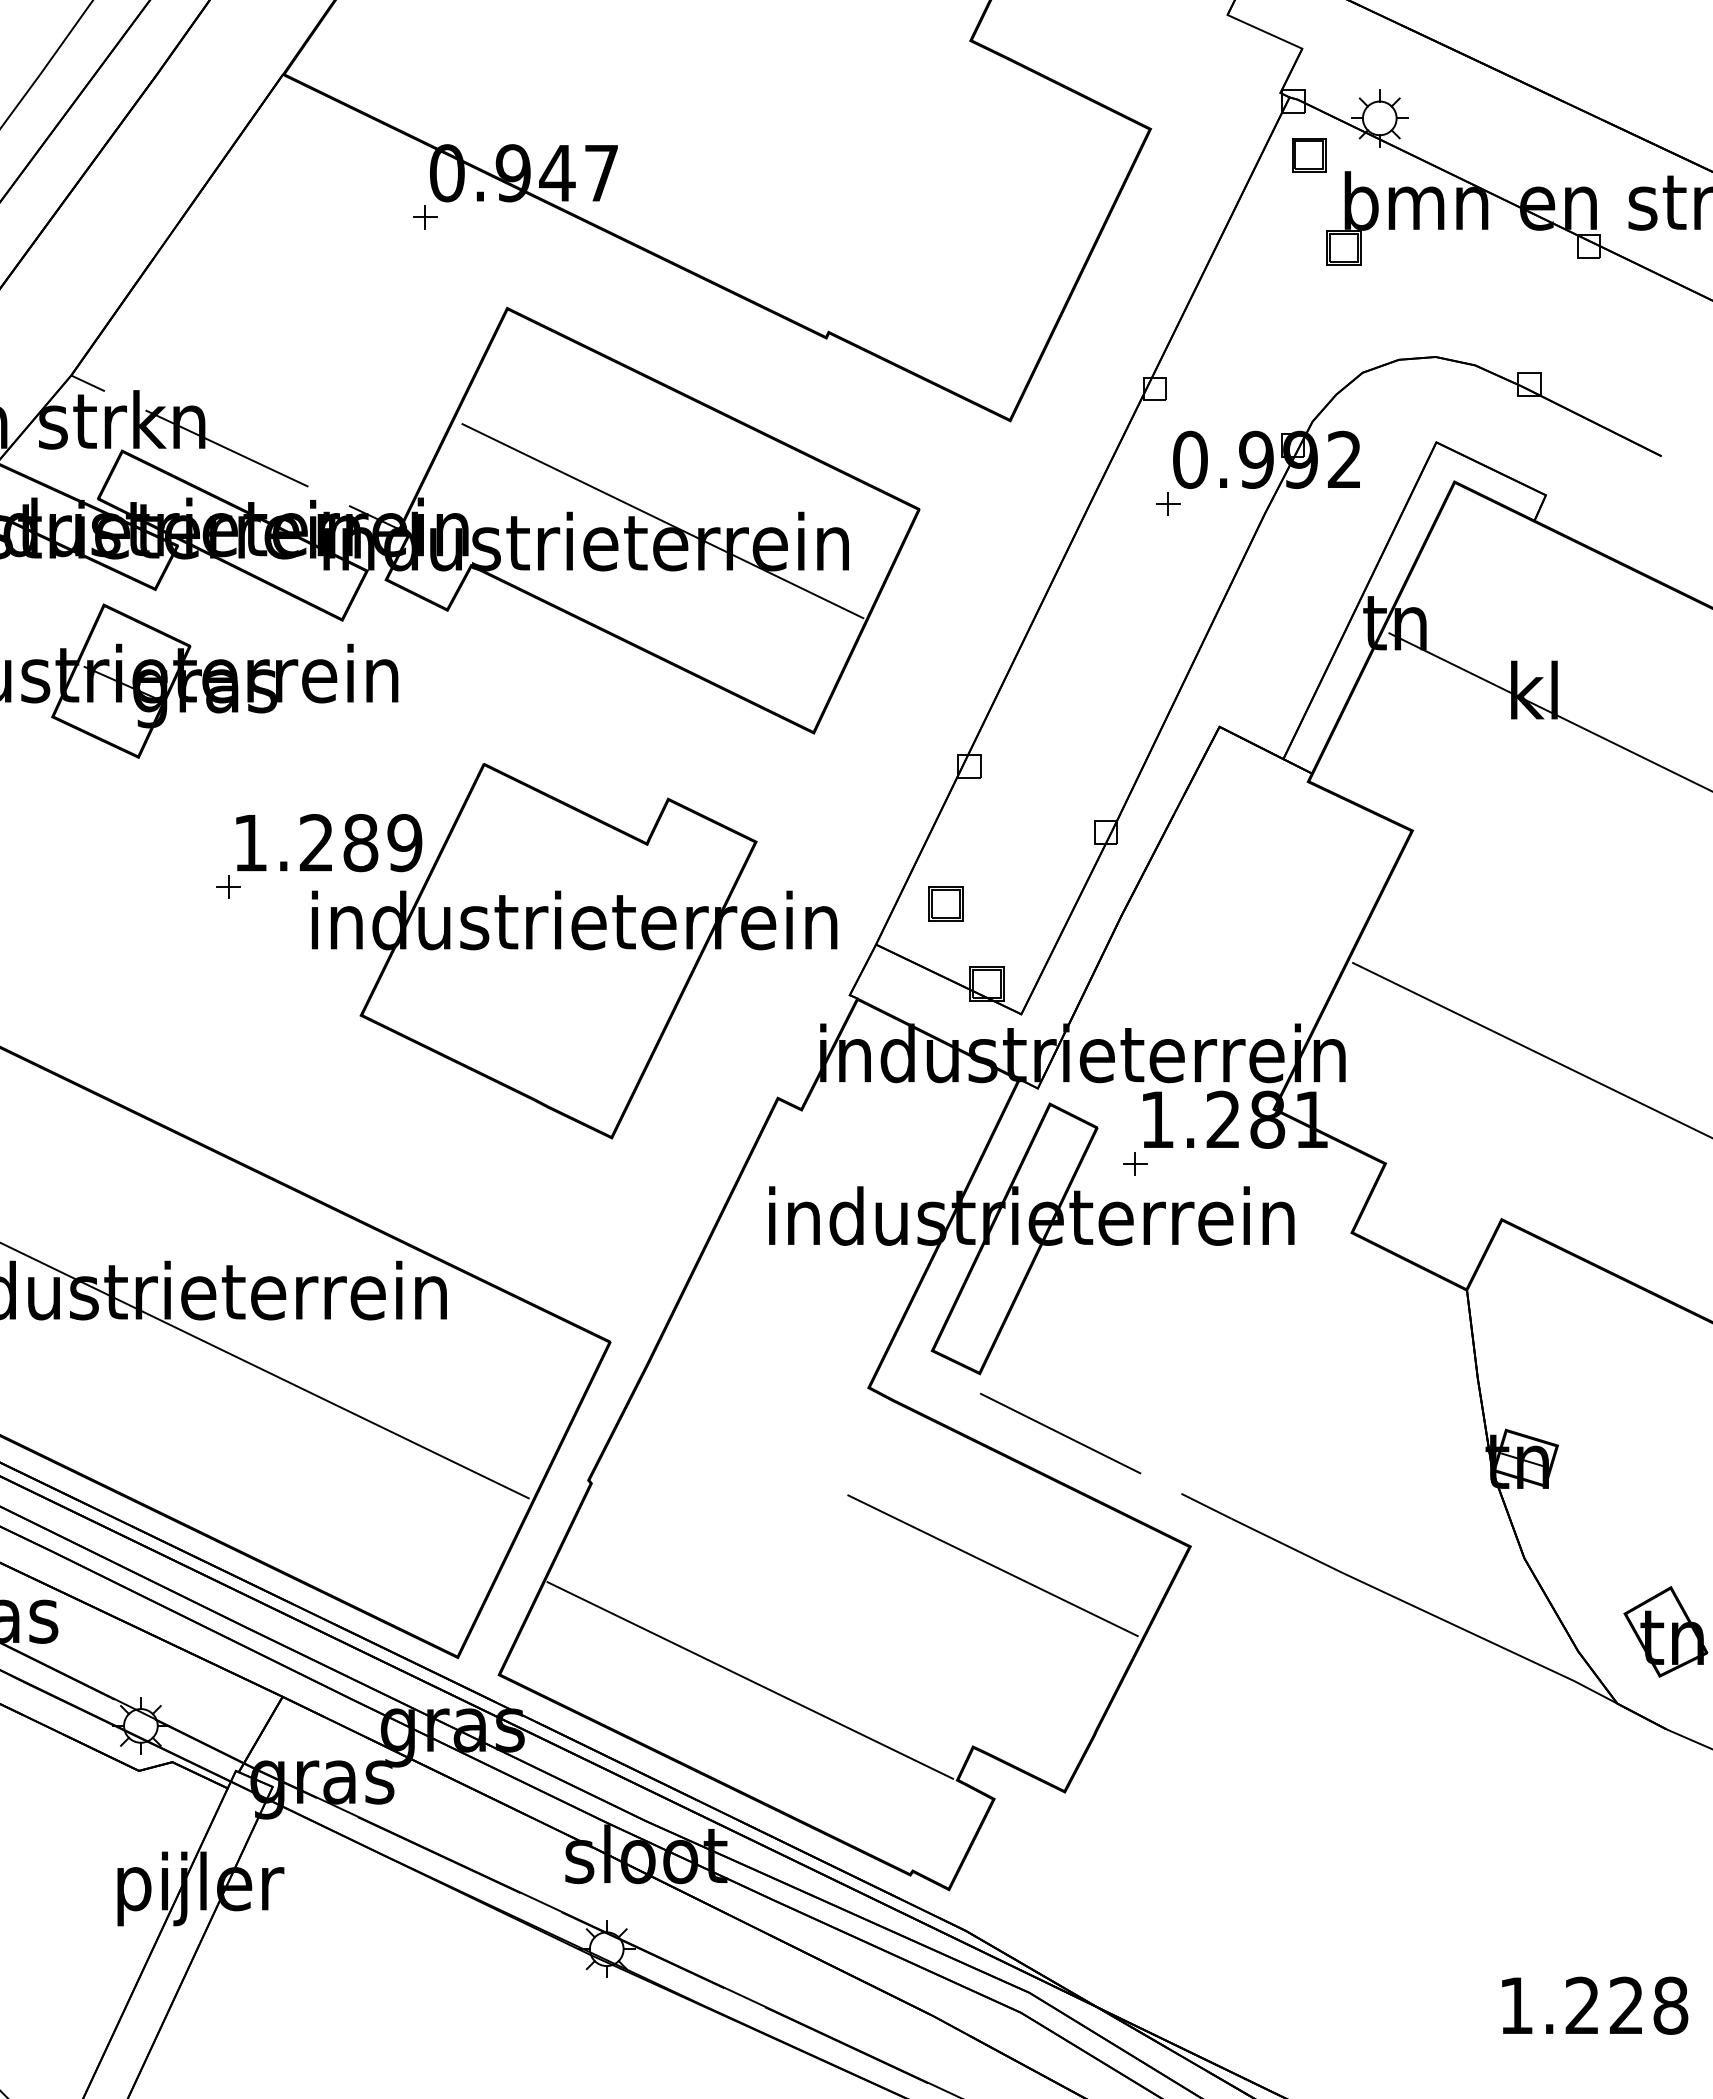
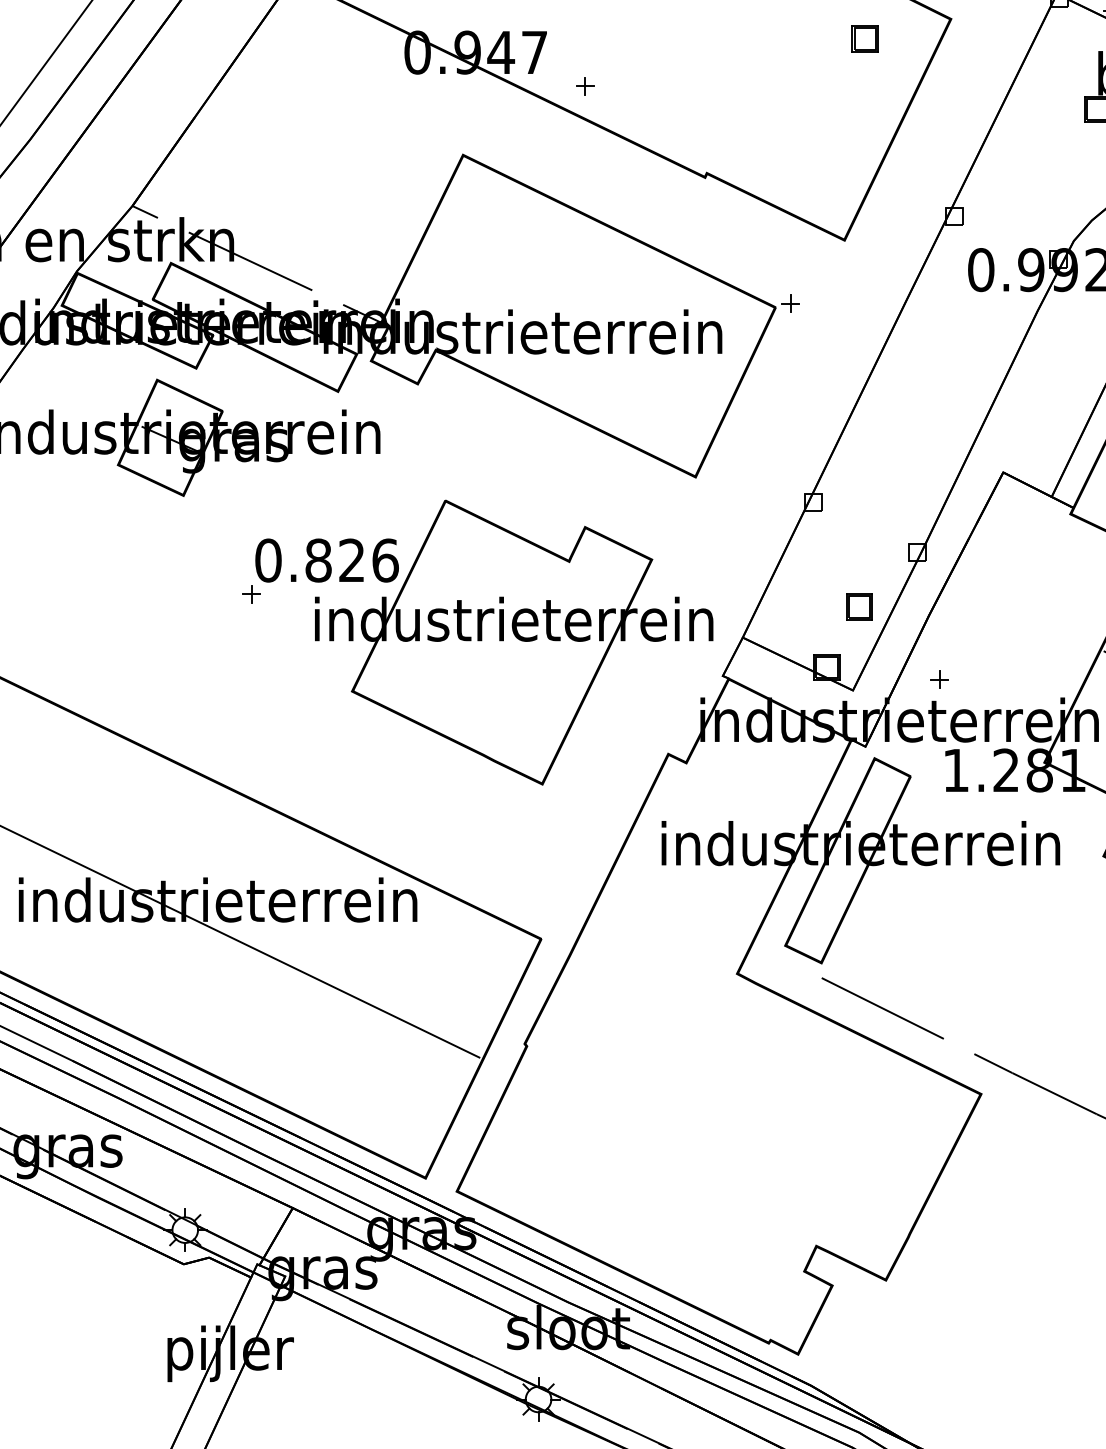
part: (1309, 155) -> (865, 39), moved
part: (425, 217) -> (585, 86), moved
part: (1168, 503) -> (790, 303), moved
line: (662, 521) -> (580, 316), removed
text: (327, 843) -> (326, 560), 1.289 -> 0.826
part: (945, 903) -> (859, 606), moved
part: (1135, 1163) -> (939, 679), moved
line: (992, 1565) -> (831, 1108), removed
line: (749, 1680) -> (646, 1195), removed

